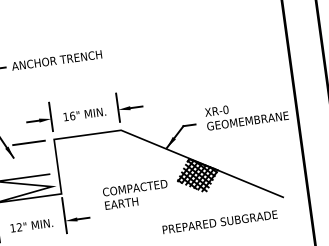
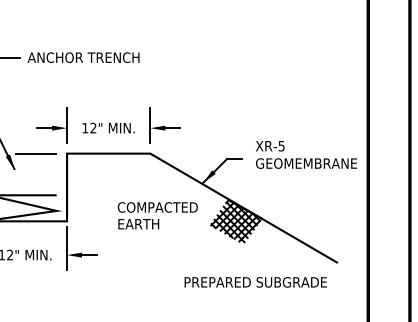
text: (225, 109) -> (281, 145), XR-0 -> XR-5
text: (72, 115) -> (93, 127), 16" -> 12"
text: (135, 194) -> (157, 215), moved

